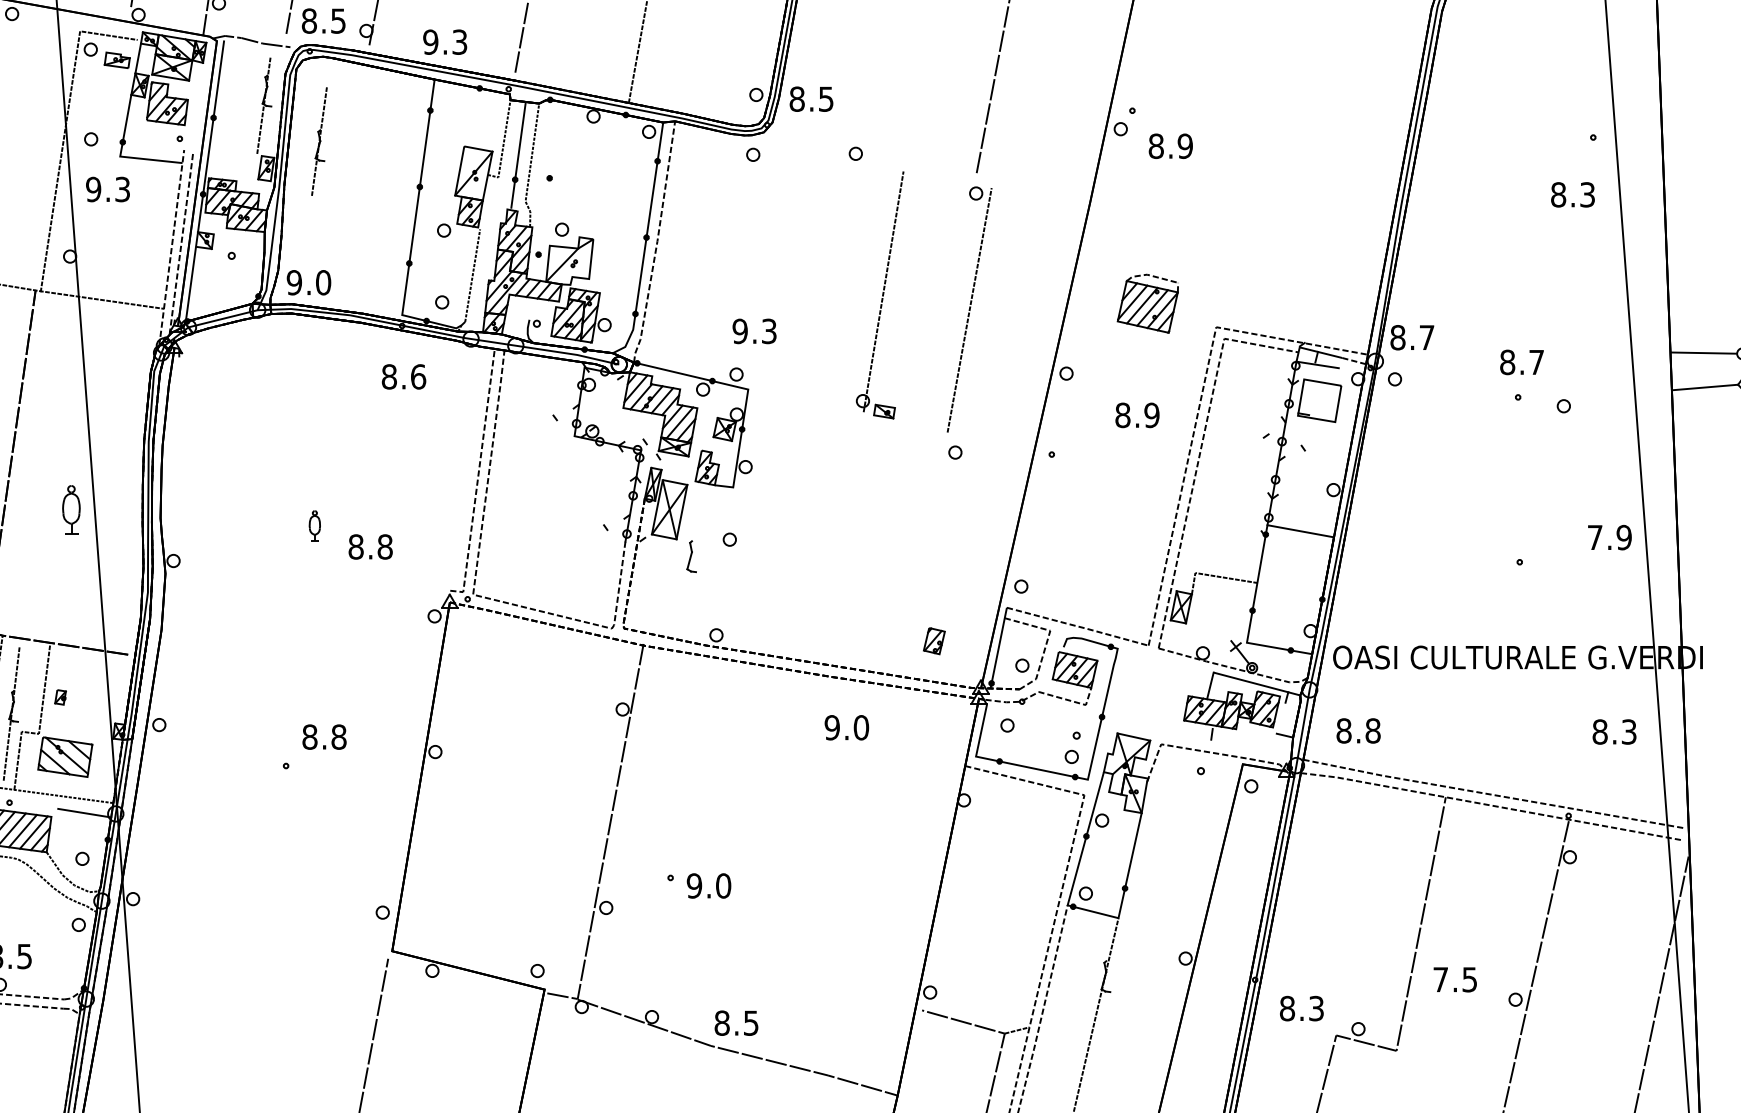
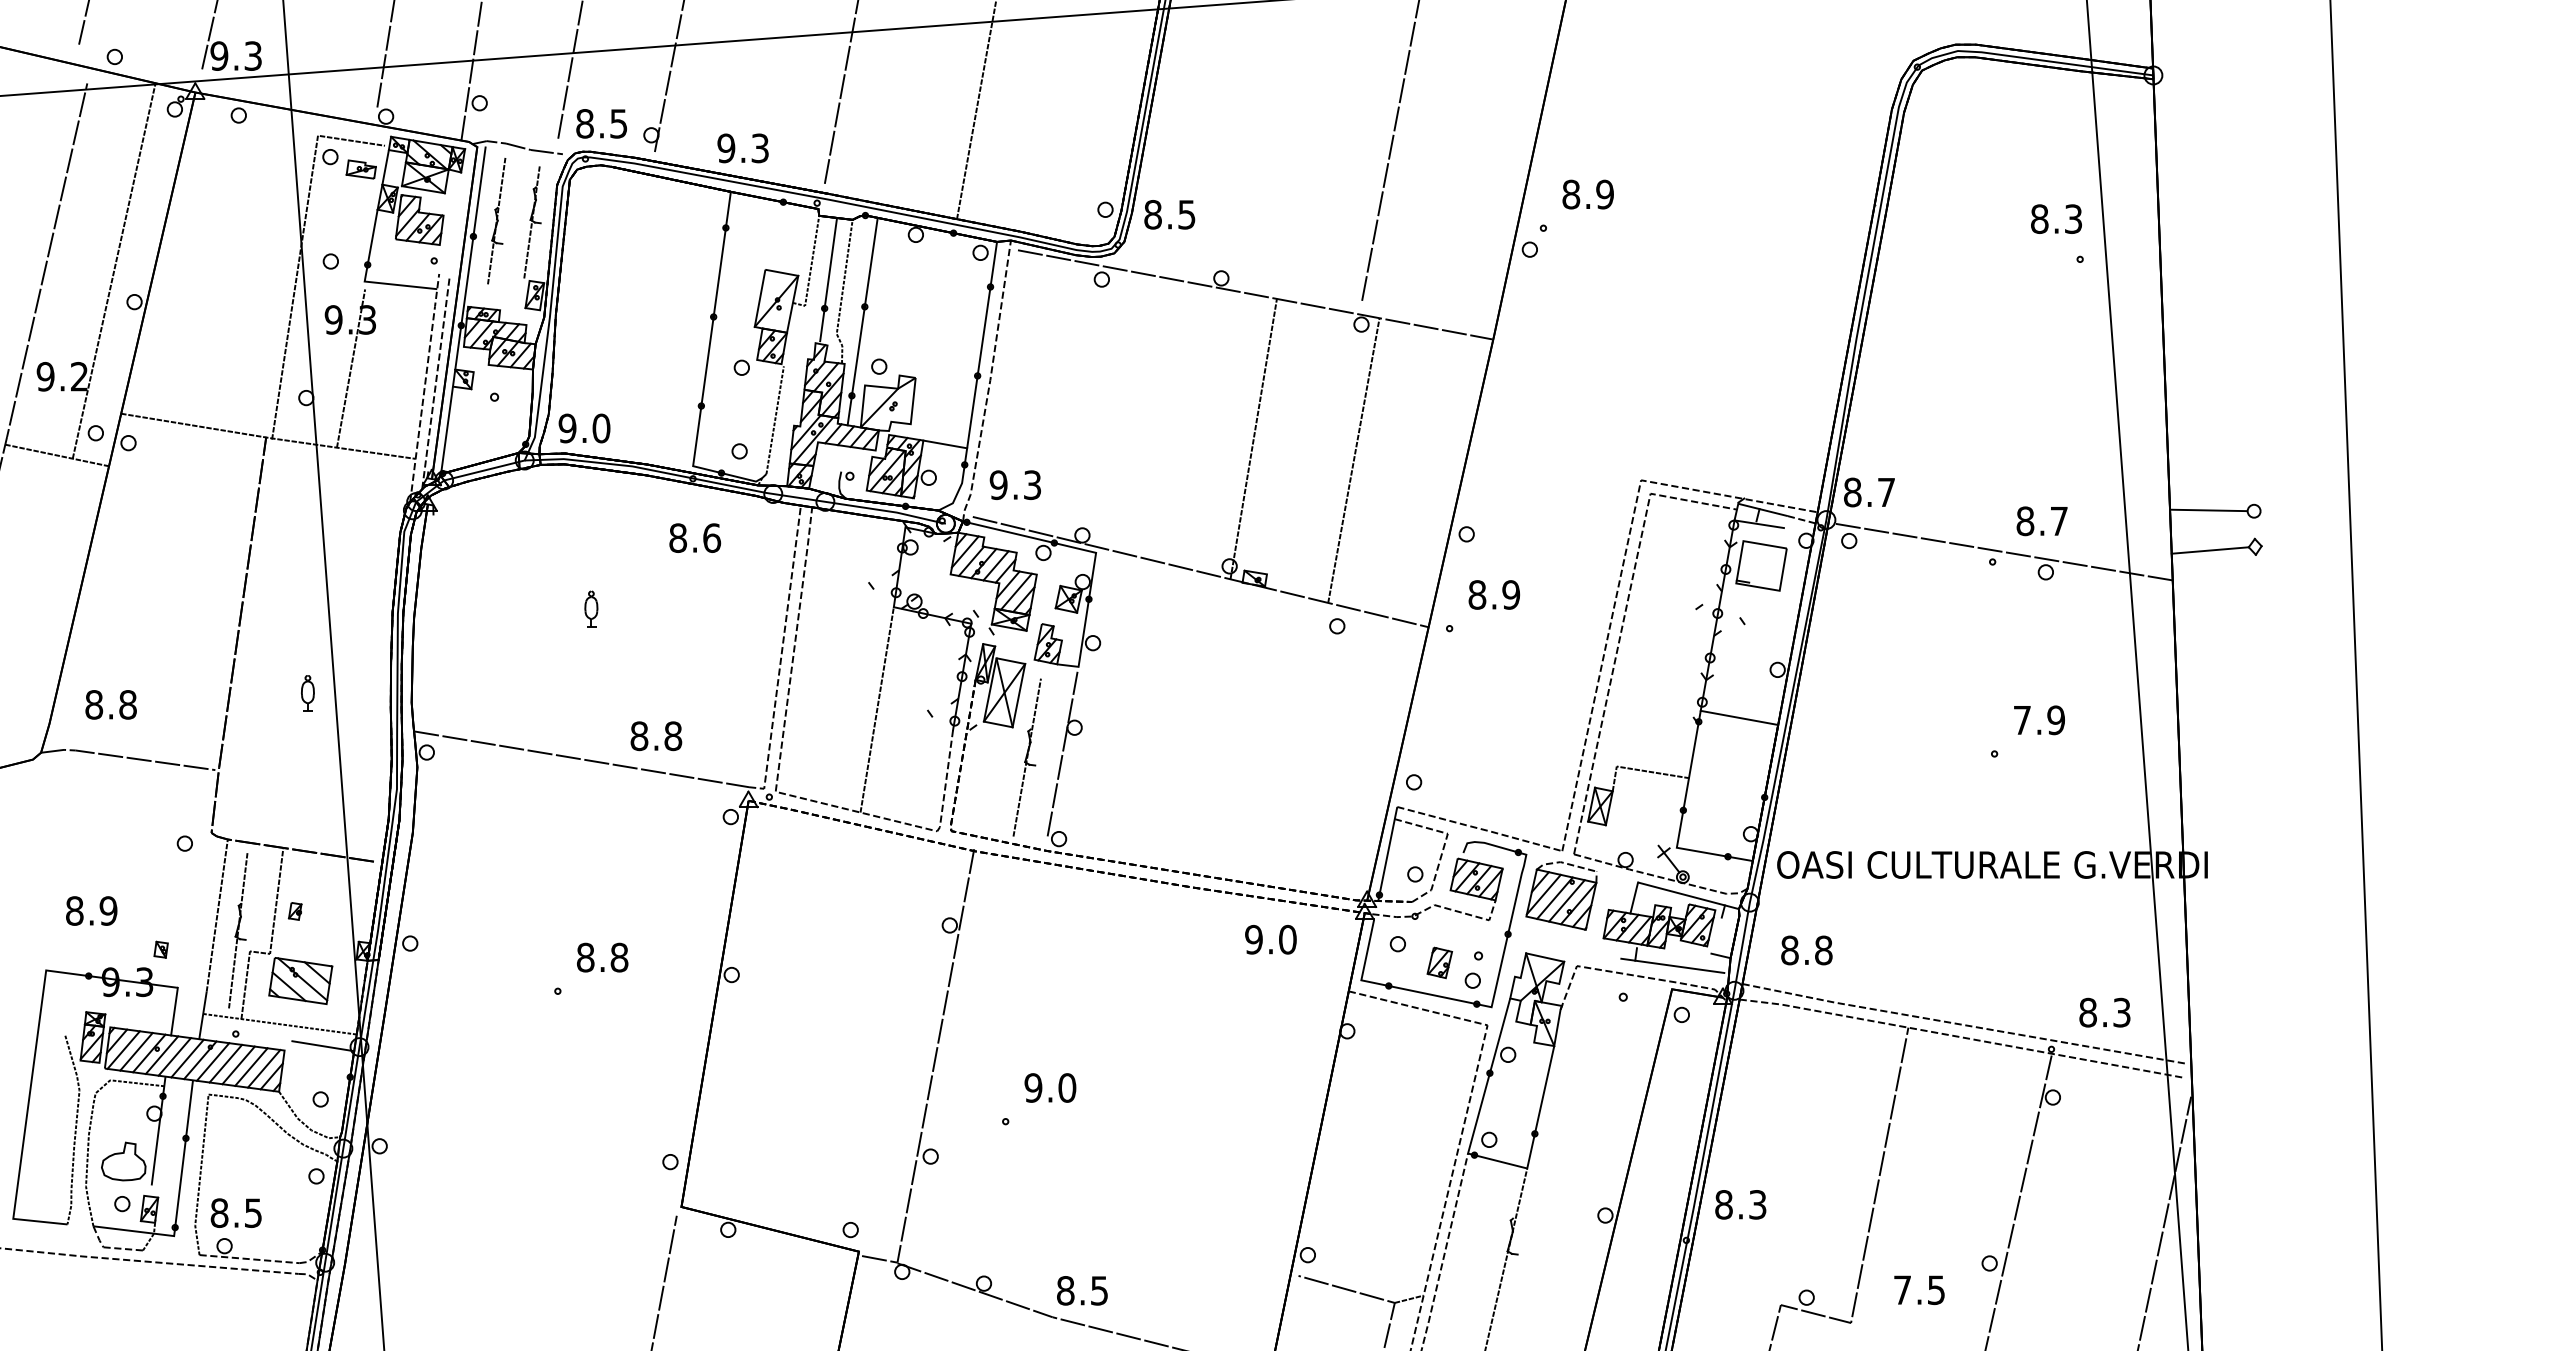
part: (319, 141) -> (496, 221), moved
text: (1170, 146) -> (1587, 194), moved
line: (884, 167) -> (1254, 294), added
line: (547, 190) -> (862, 321), added
text: (1572, 194) -> (2056, 218), moved
line: (108, 231) -> (350, 368), added
line: (618, 296) -> (945, 444), added
part: (1147, 303) -> (1561, 895), moved
text: (753, 330) -> (1014, 484), moved
text: (1521, 362) -> (2041, 521), moved
line: (1527, 388) -> (2003, 551), added
line: (837, 405) -> (1200, 571), added
text: (1136, 414) -> (1493, 594), moved
part: (71, 510) -> (307, 693), size x0.62
line: (559, 524) -> (876, 709), added
part: (314, 525) -> (591, 608), moved
text: (1609, 537) -> (2039, 720), moved
line: (719, 561) -> (1062, 753), added
line: (688, 565) -> (1026, 757), added
line: (306, 566) -> (581, 759), added
part: (934, 640) -> (1439, 962), moved
text: (846, 727) -> (1270, 939), moved
text: (1614, 731) -> (2104, 1012), moved
line: (1243, 743) -> (1672, 965), added
text: (709, 885) -> (1050, 1087), moved
text: (1455, 979) -> (1919, 1289), moved
text: (1301, 1008) -> (1740, 1204), moved

